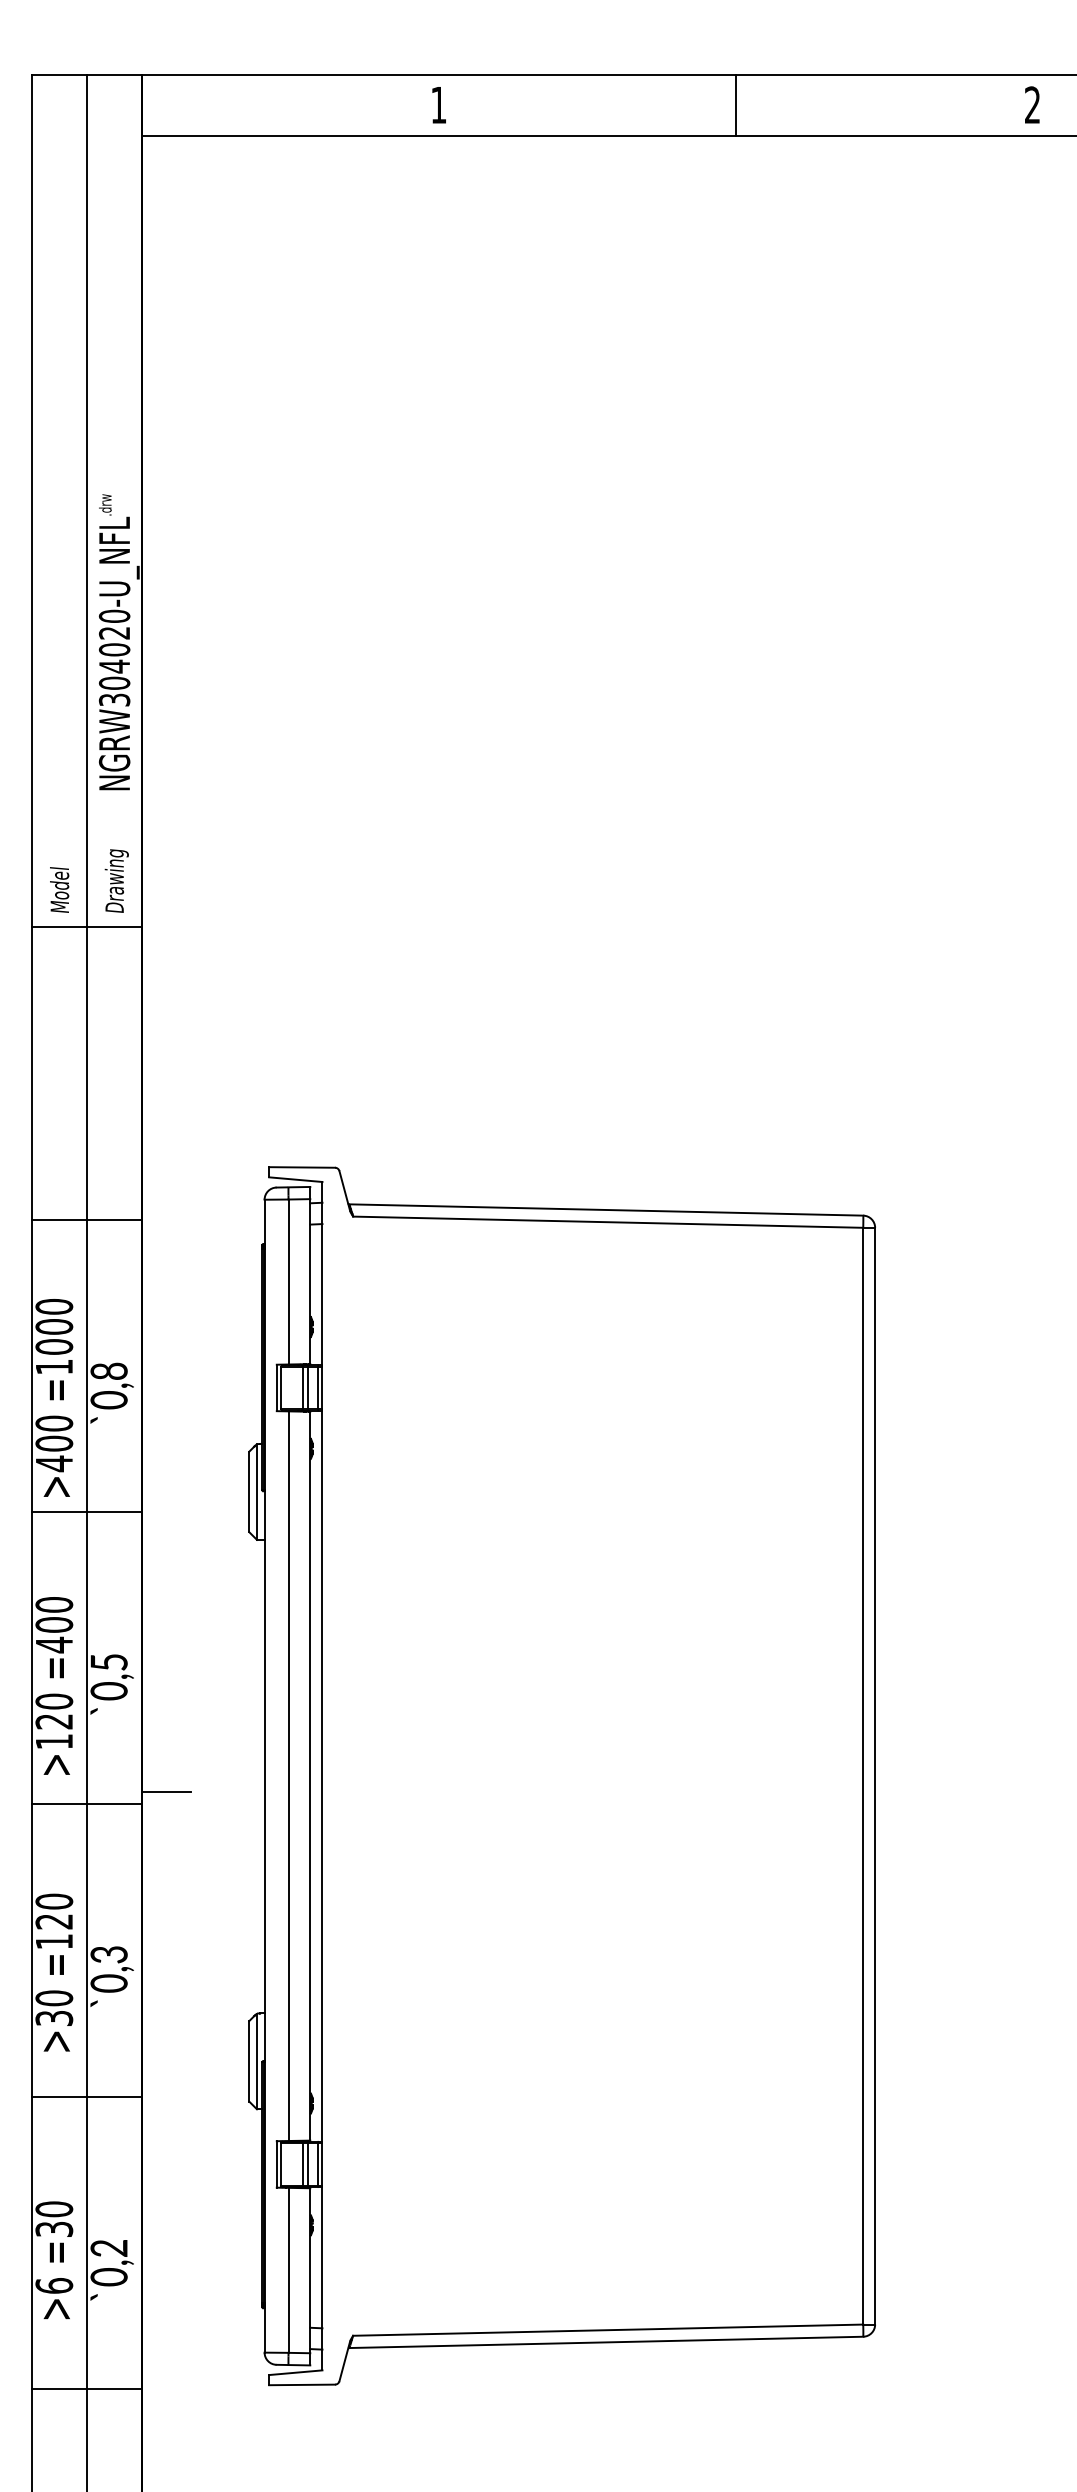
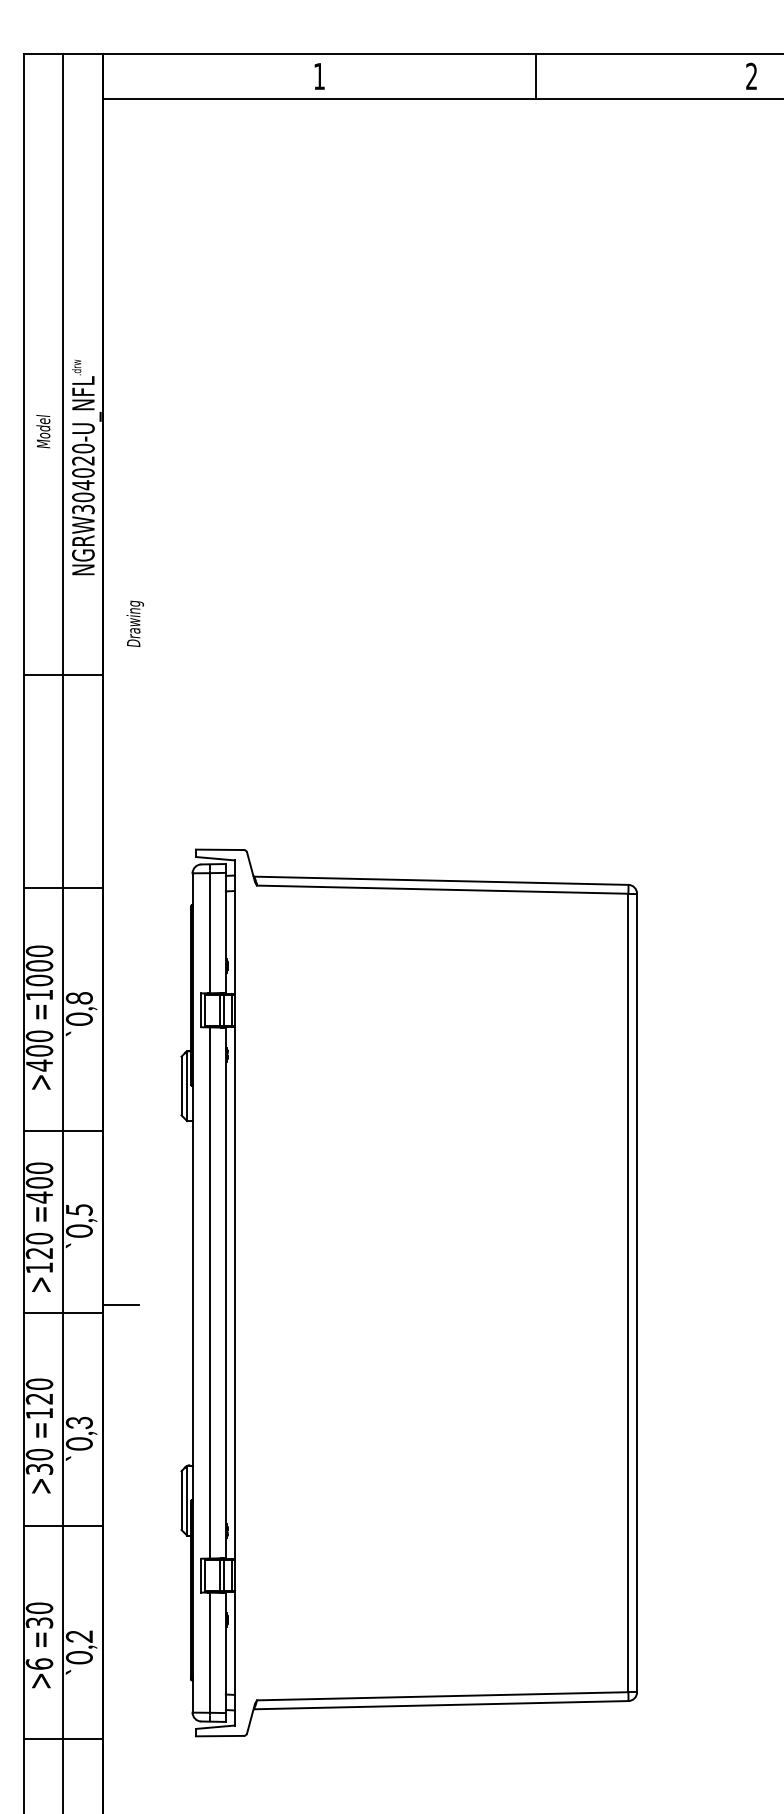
text: (116, 880) -> (135, 623), moved
text: (59, 889) -> (43, 431), moved
line: (87, 1512) -> (63, 1131), moved

